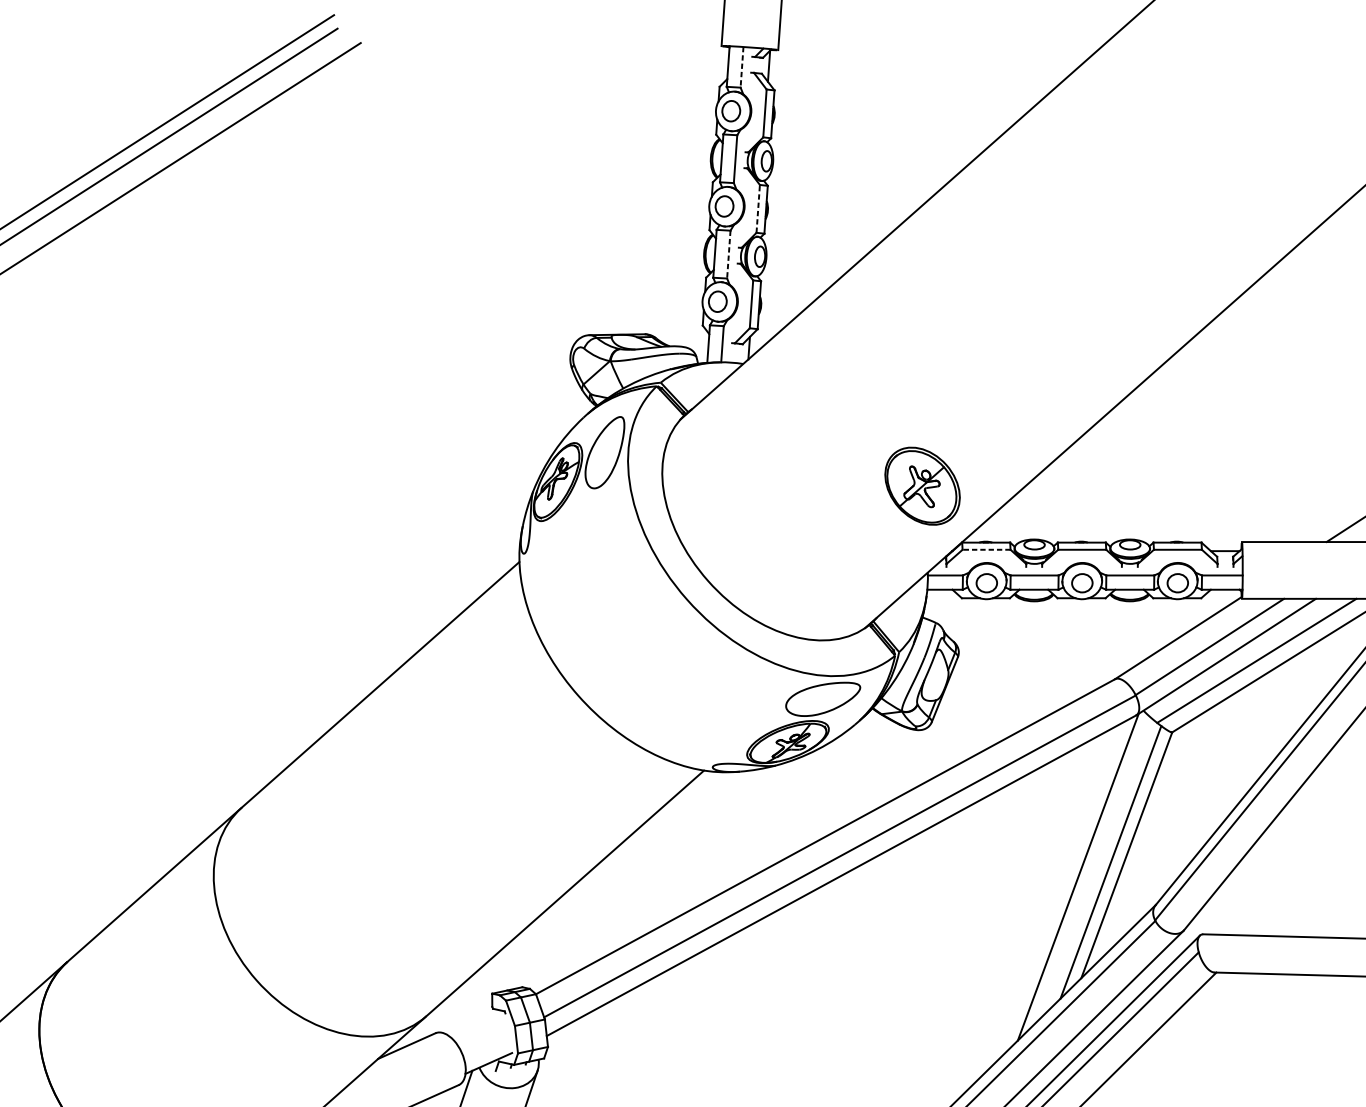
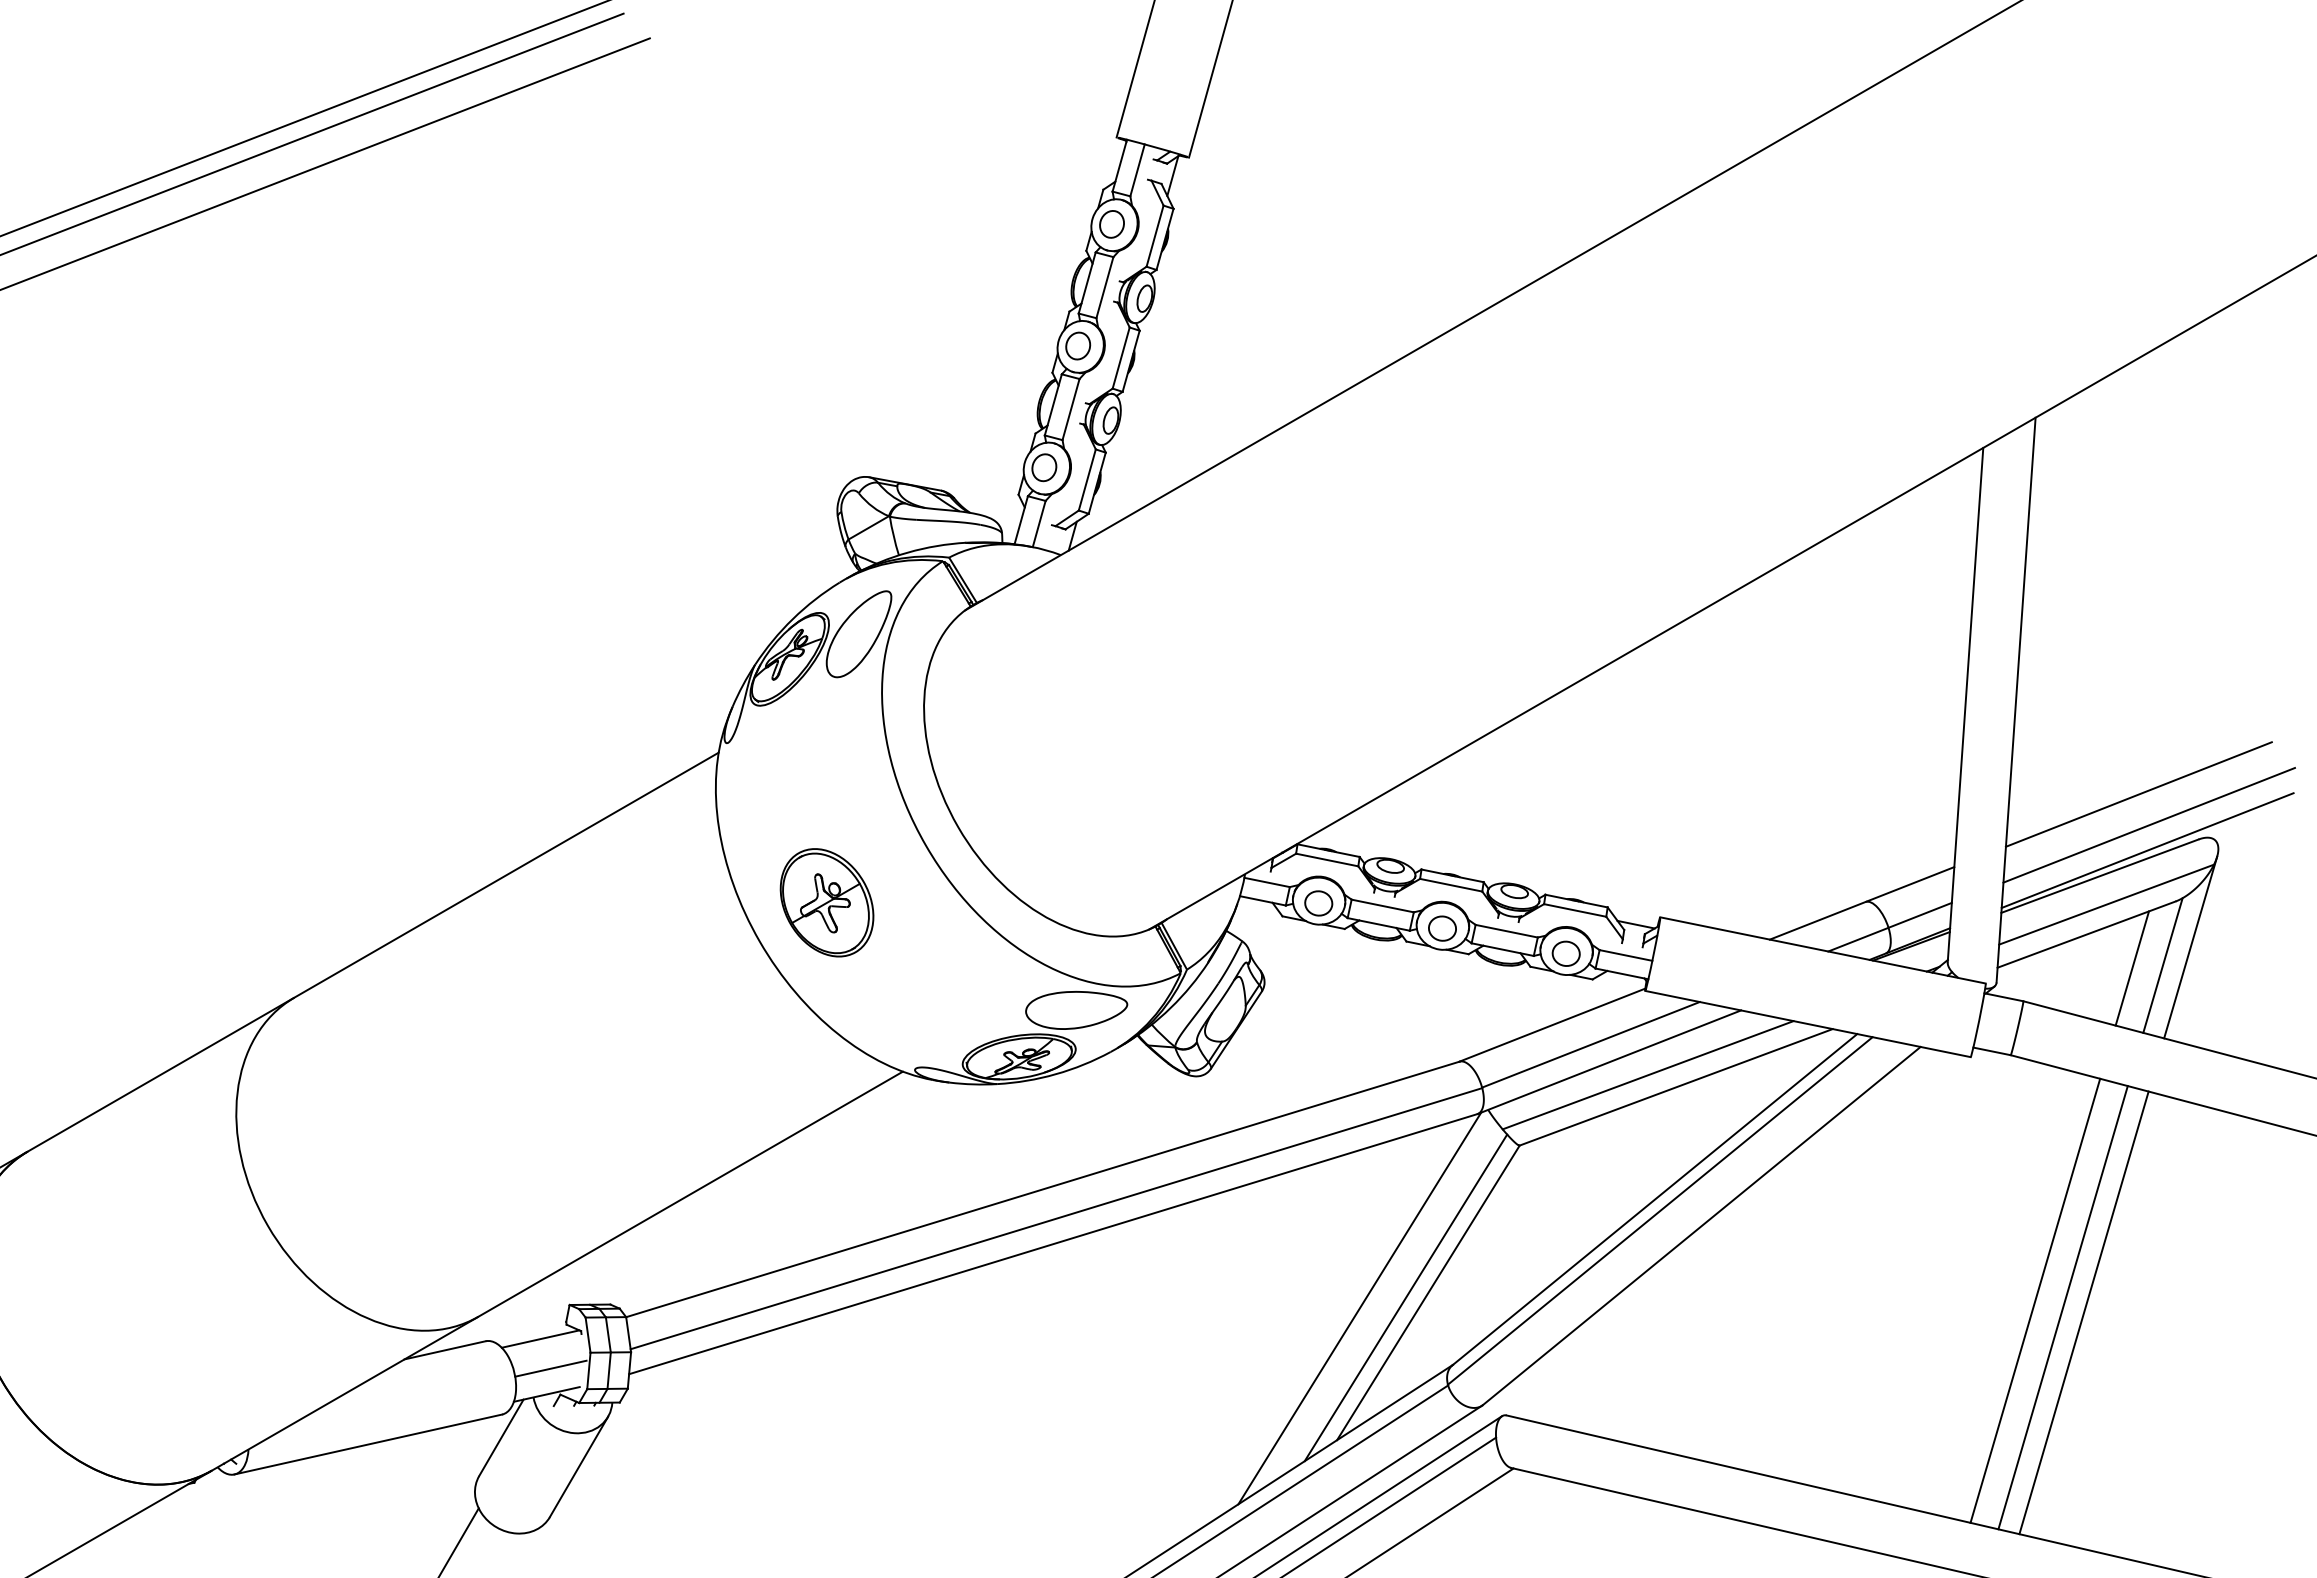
line: (742, 67) -> (1137, 170), dashed -> solid
line: (758, 209) -> (1121, 358), dashed -> solid
line: (729, 254) -> (1071, 409), dashed -> solid
part: (922, 486) -> (826, 902), moved
line: (986, 550) -> (1327, 860), dashed -> solid
line: (475, 1022) -> (540, 1338), added
line: (487, 1043) -> (550, 1368), added

